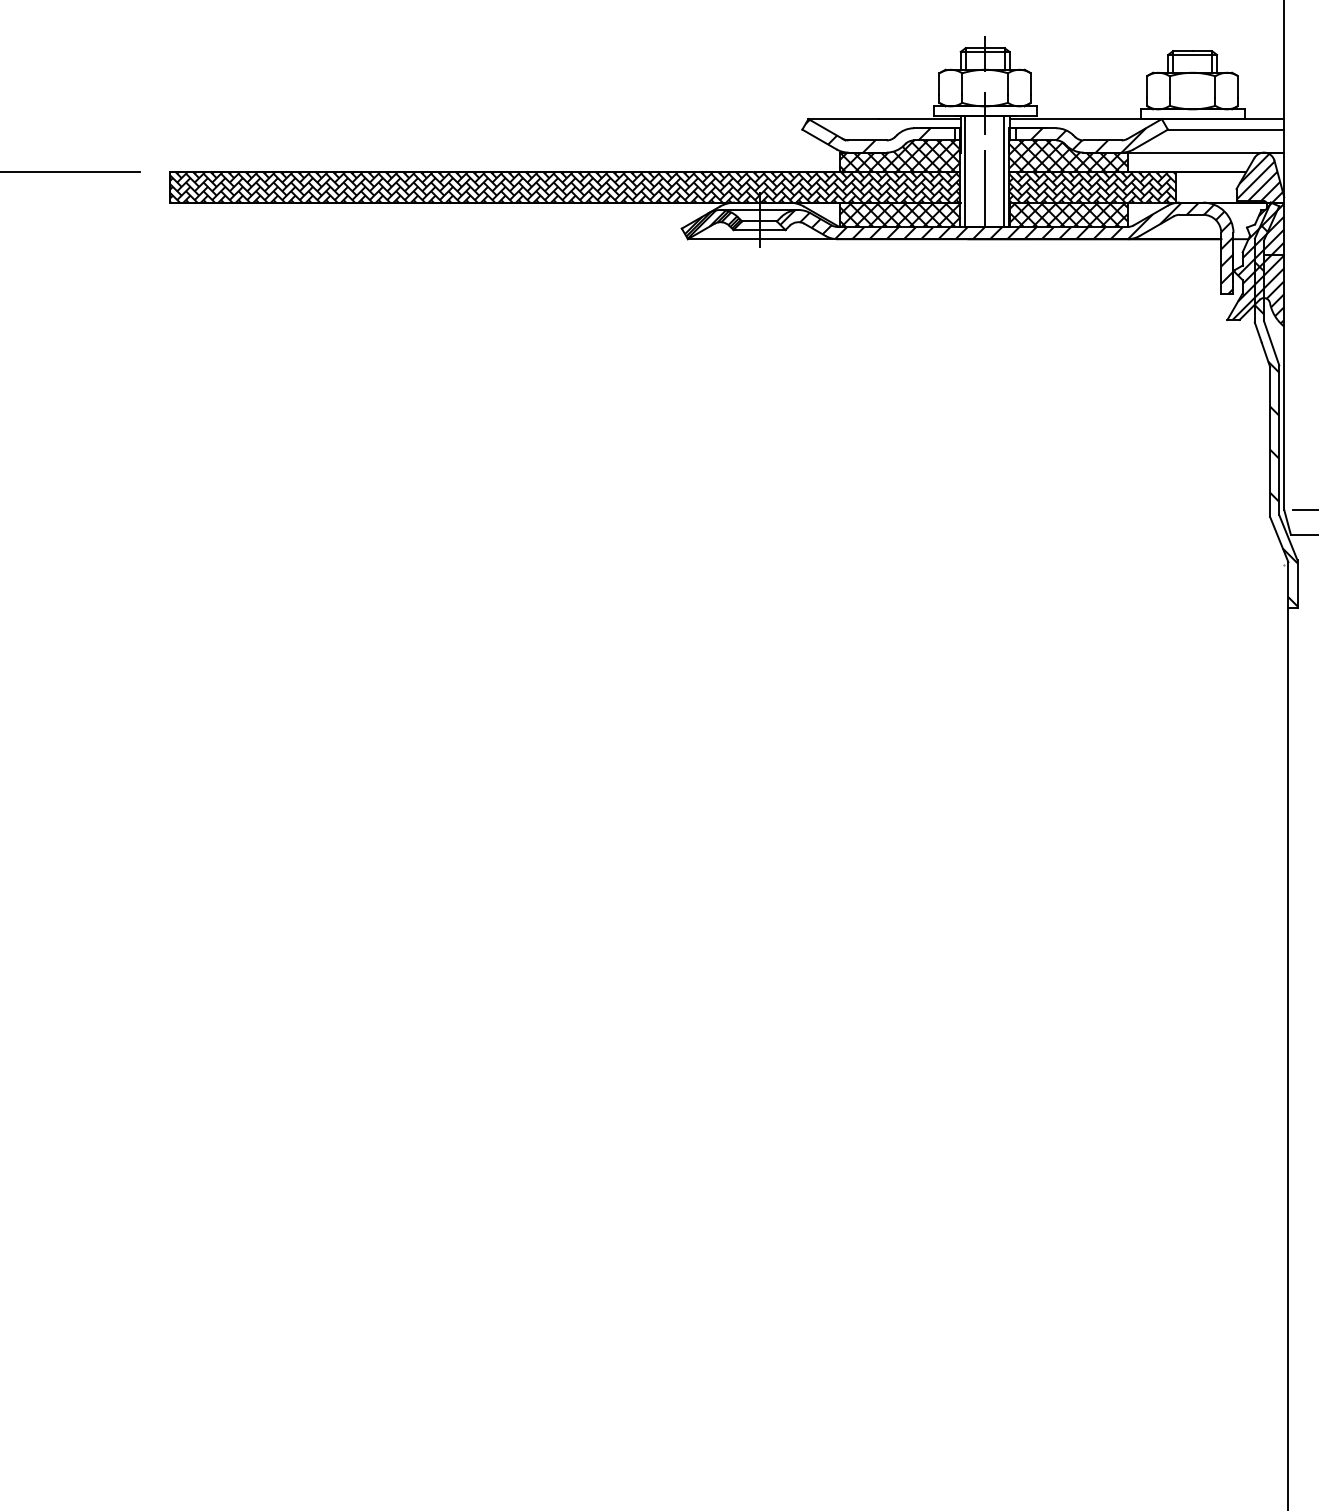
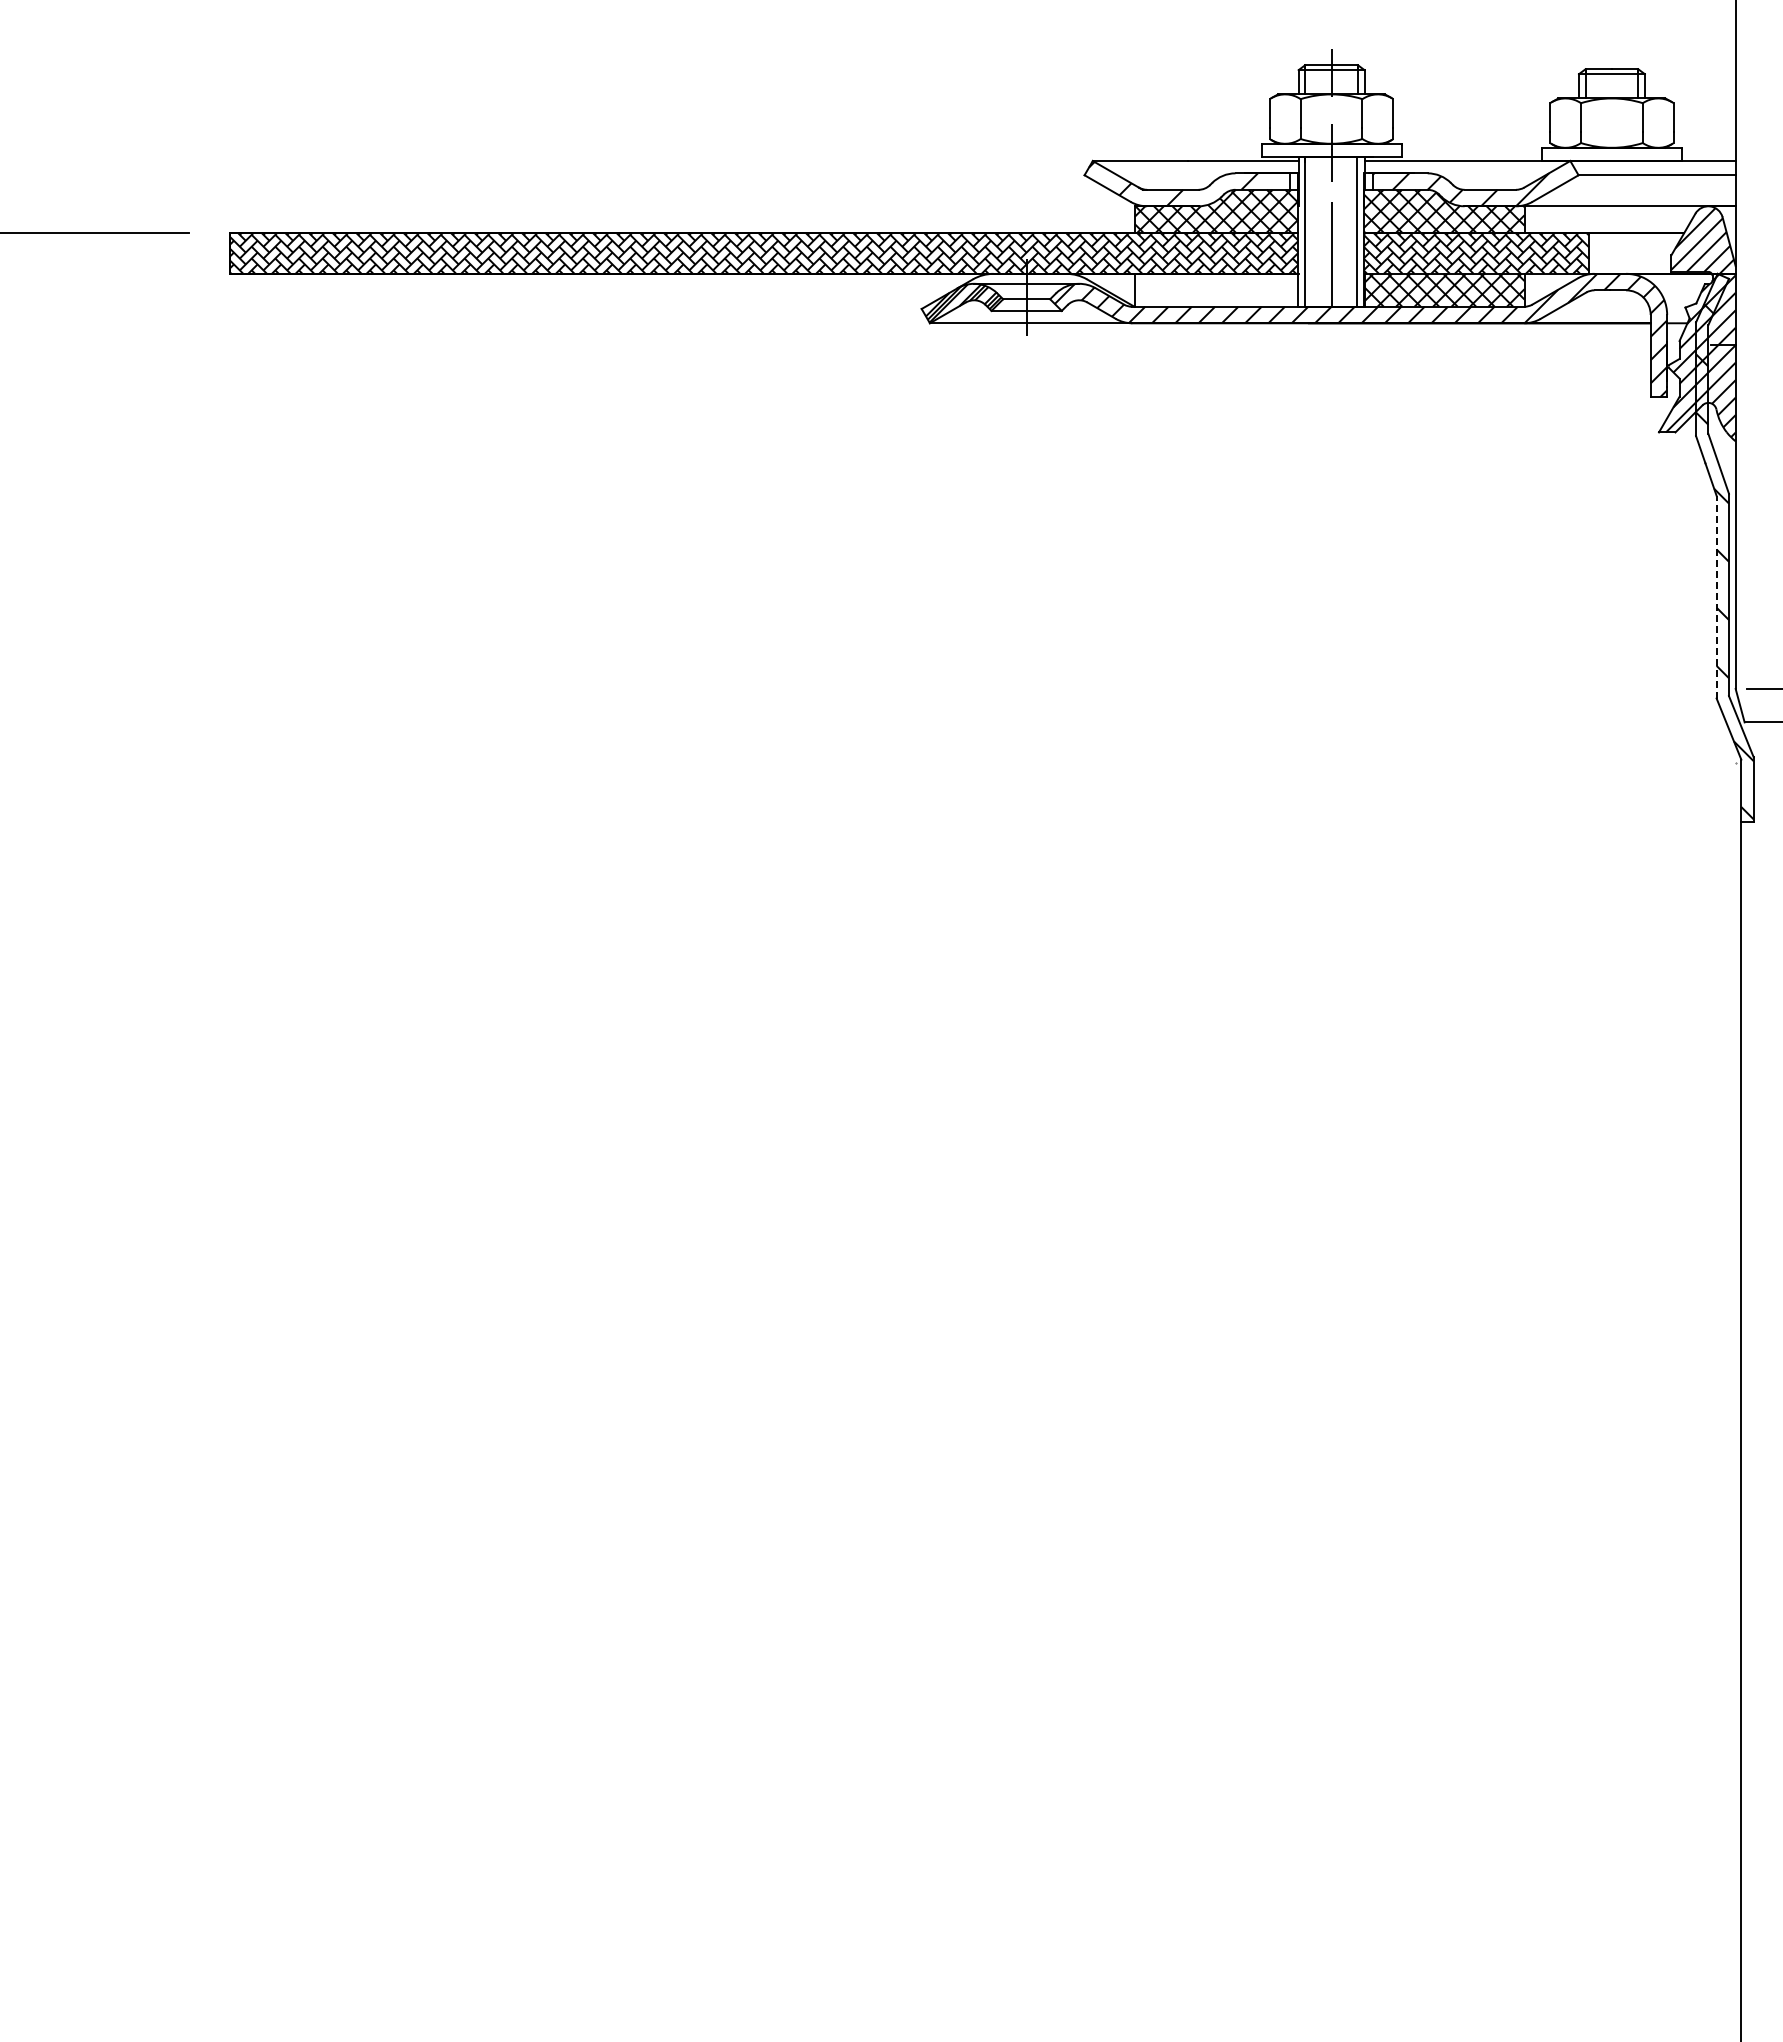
hatch: (900, 214) -> (1216, 289), removed
line: (1270, 441) -> (1716, 596), solid -> dashed

